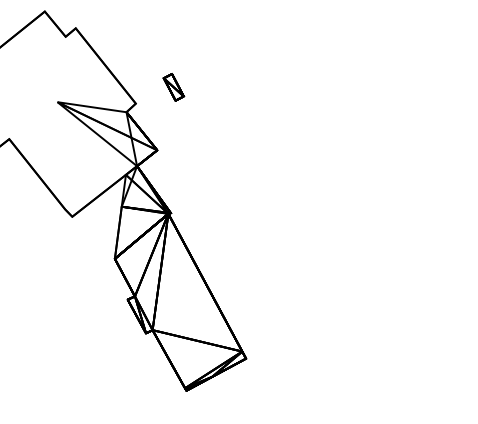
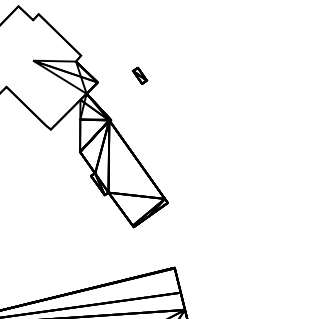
part: (173, 86) -> (139, 75), moved

